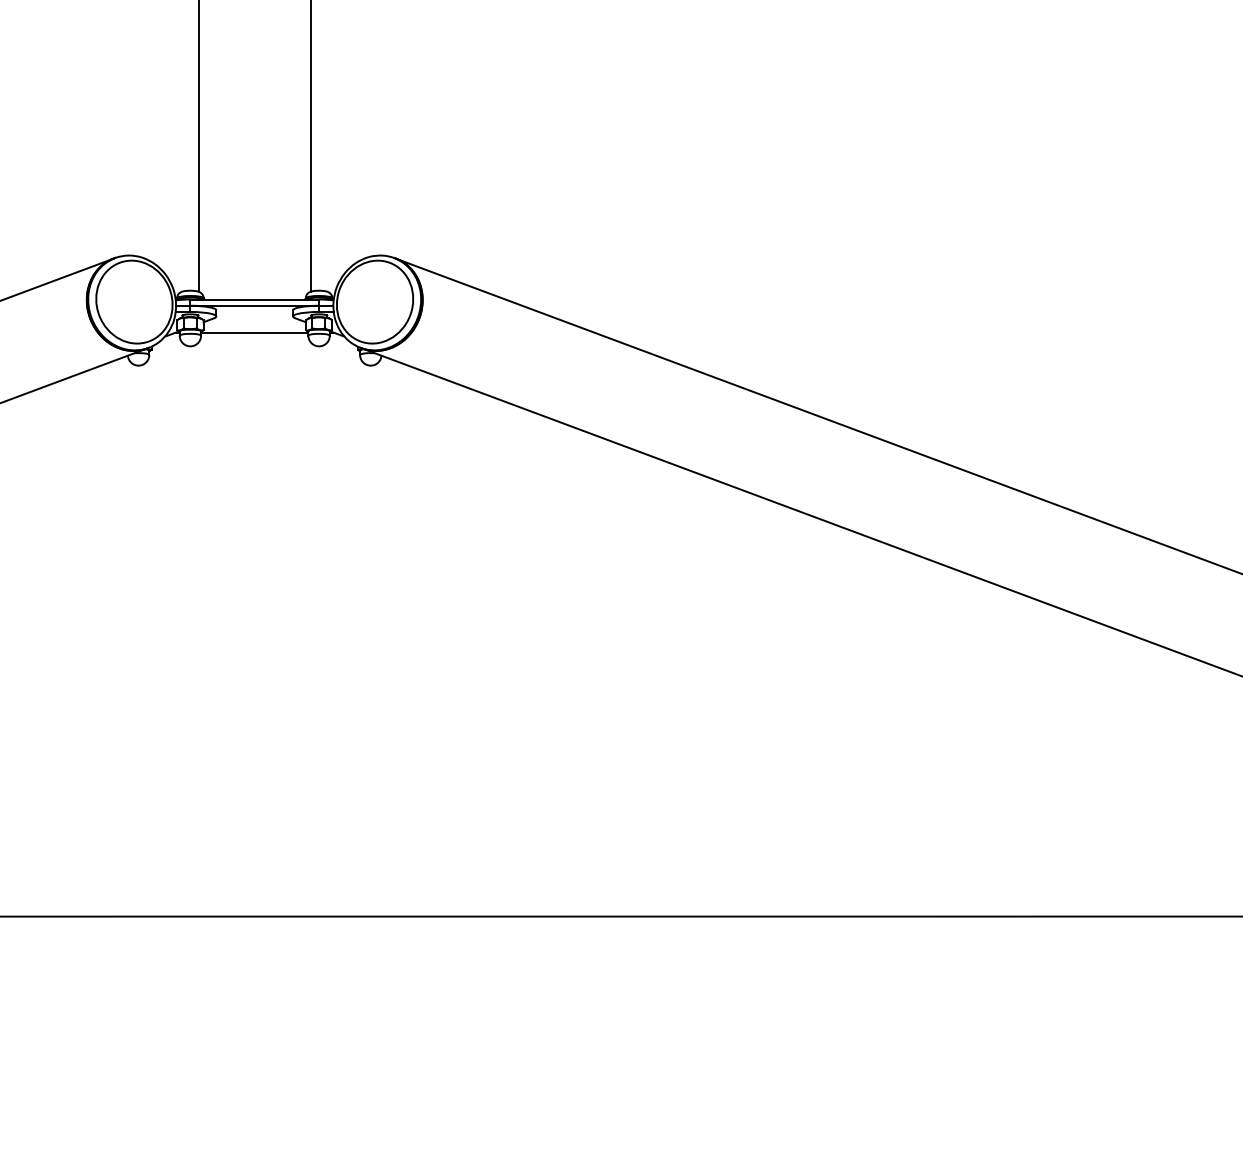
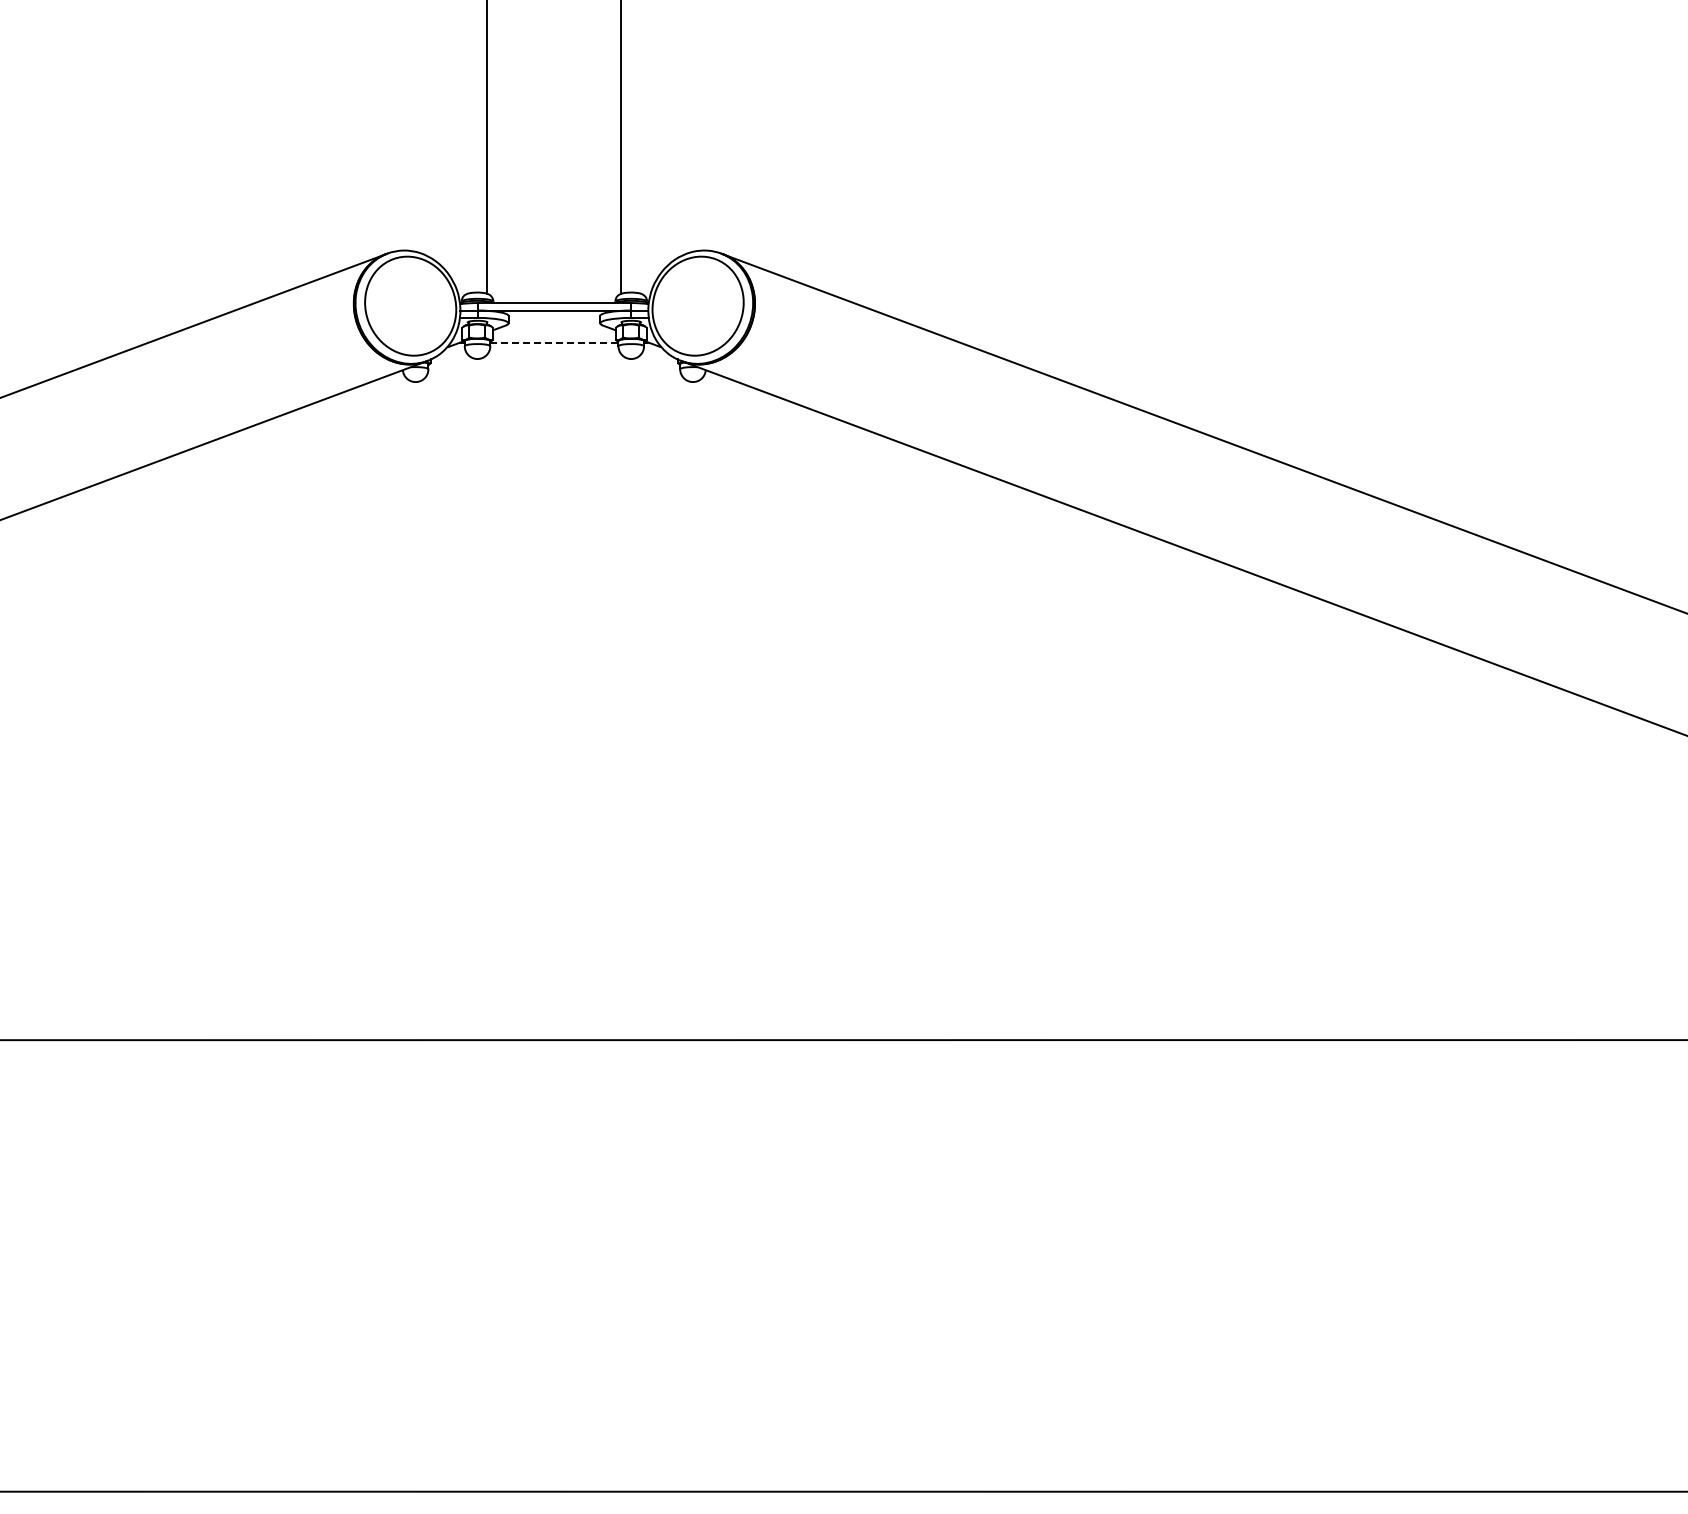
line: (254, 332) -> (554, 342), solid -> dashed

